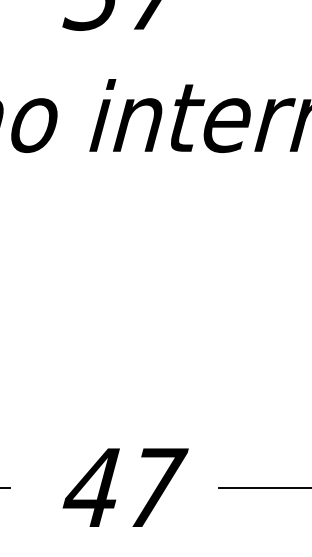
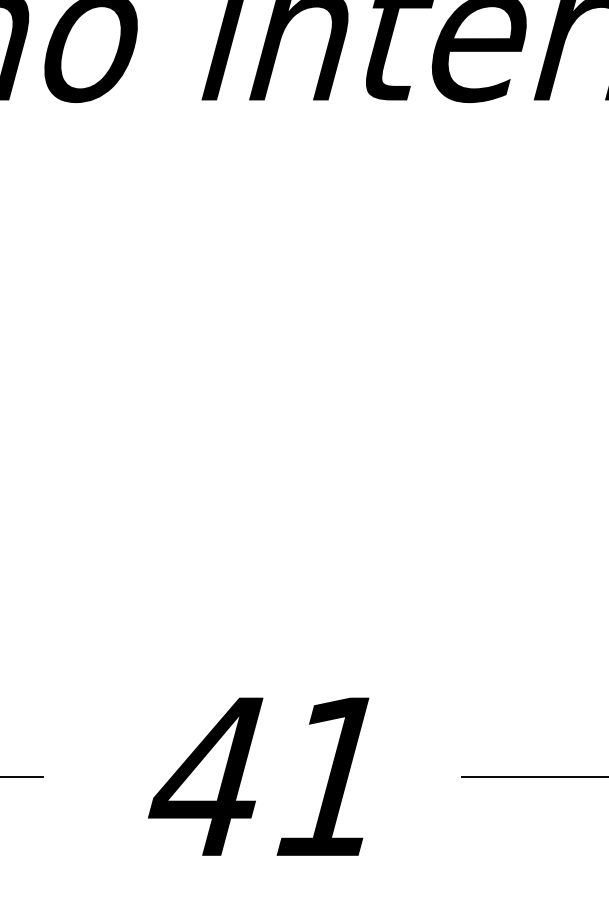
text: (157, 487) -> (338, 776), 47 -> 41

